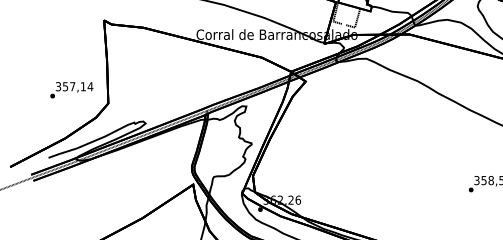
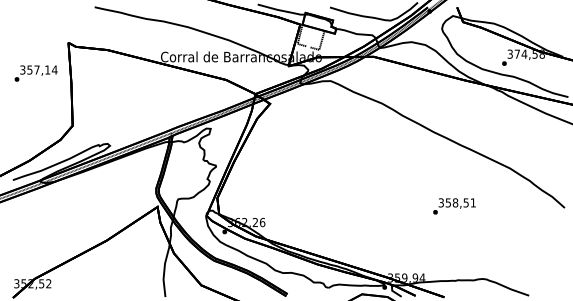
text: (71, 90) -> (35, 73), moved

